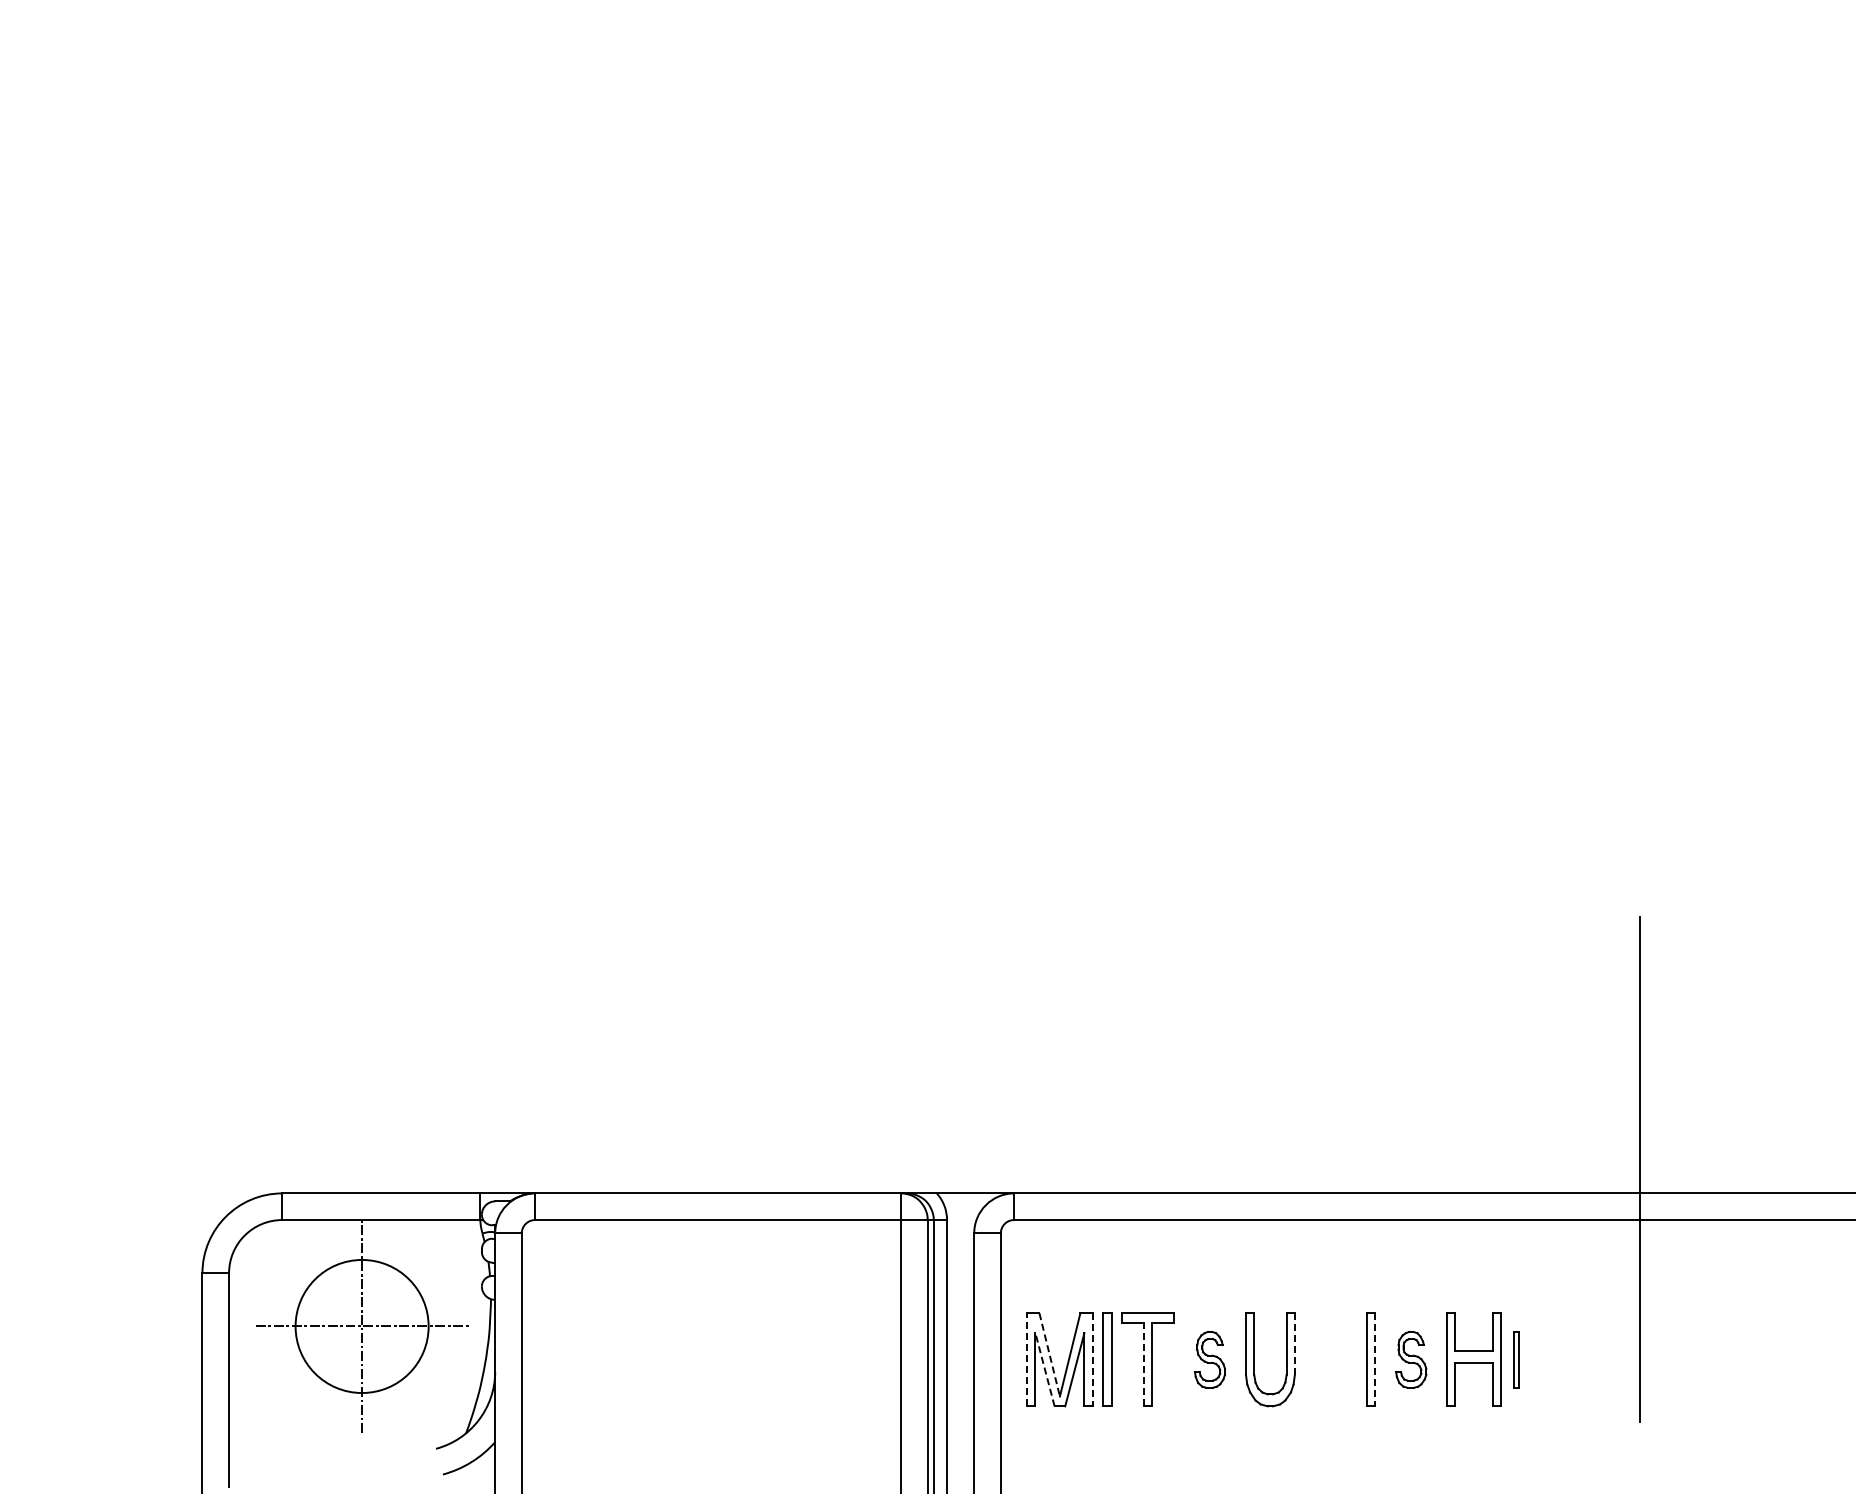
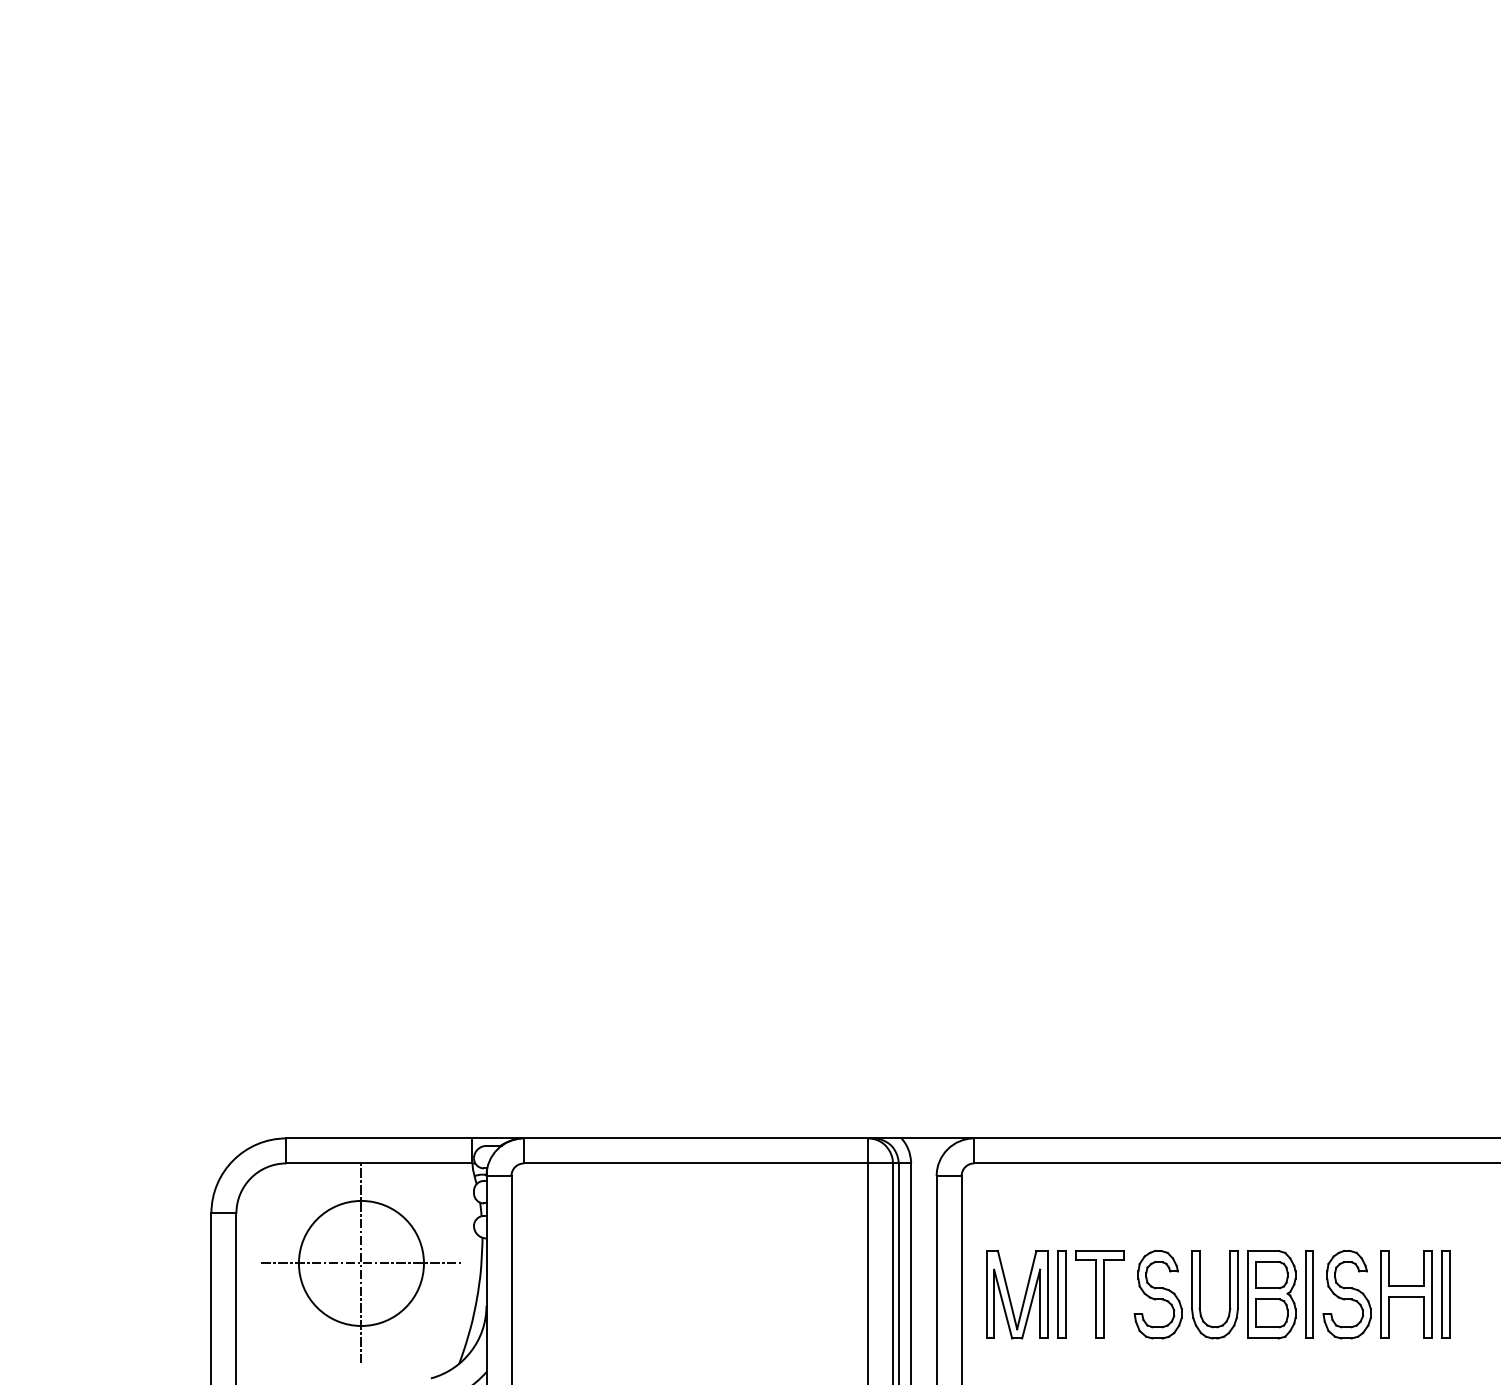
line: (1294, 1343) -> (1237, 1279), dashed -> solid
line: (1049, 1354) -> (1007, 1289), dashed -> solid
line: (1027, 1359) -> (986, 1294), dashed -> solid
line: (1092, 1359) -> (1047, 1294), dashed -> solid
part: (1209, 1359) -> (1157, 1294), size x1.67
part: (1331, 1359) -> (1272, 1294), added
line: (1375, 1359) -> (1313, 1294), dashed -> solid
part: (1411, 1359) -> (1347, 1294), size x1.67
part: (1515, 1359) -> (1445, 1294), size x1.67
line: (1144, 1364) -> (1096, 1299), dashed -> solid
line: (1045, 1369) -> (1003, 1303), dashed -> solid

